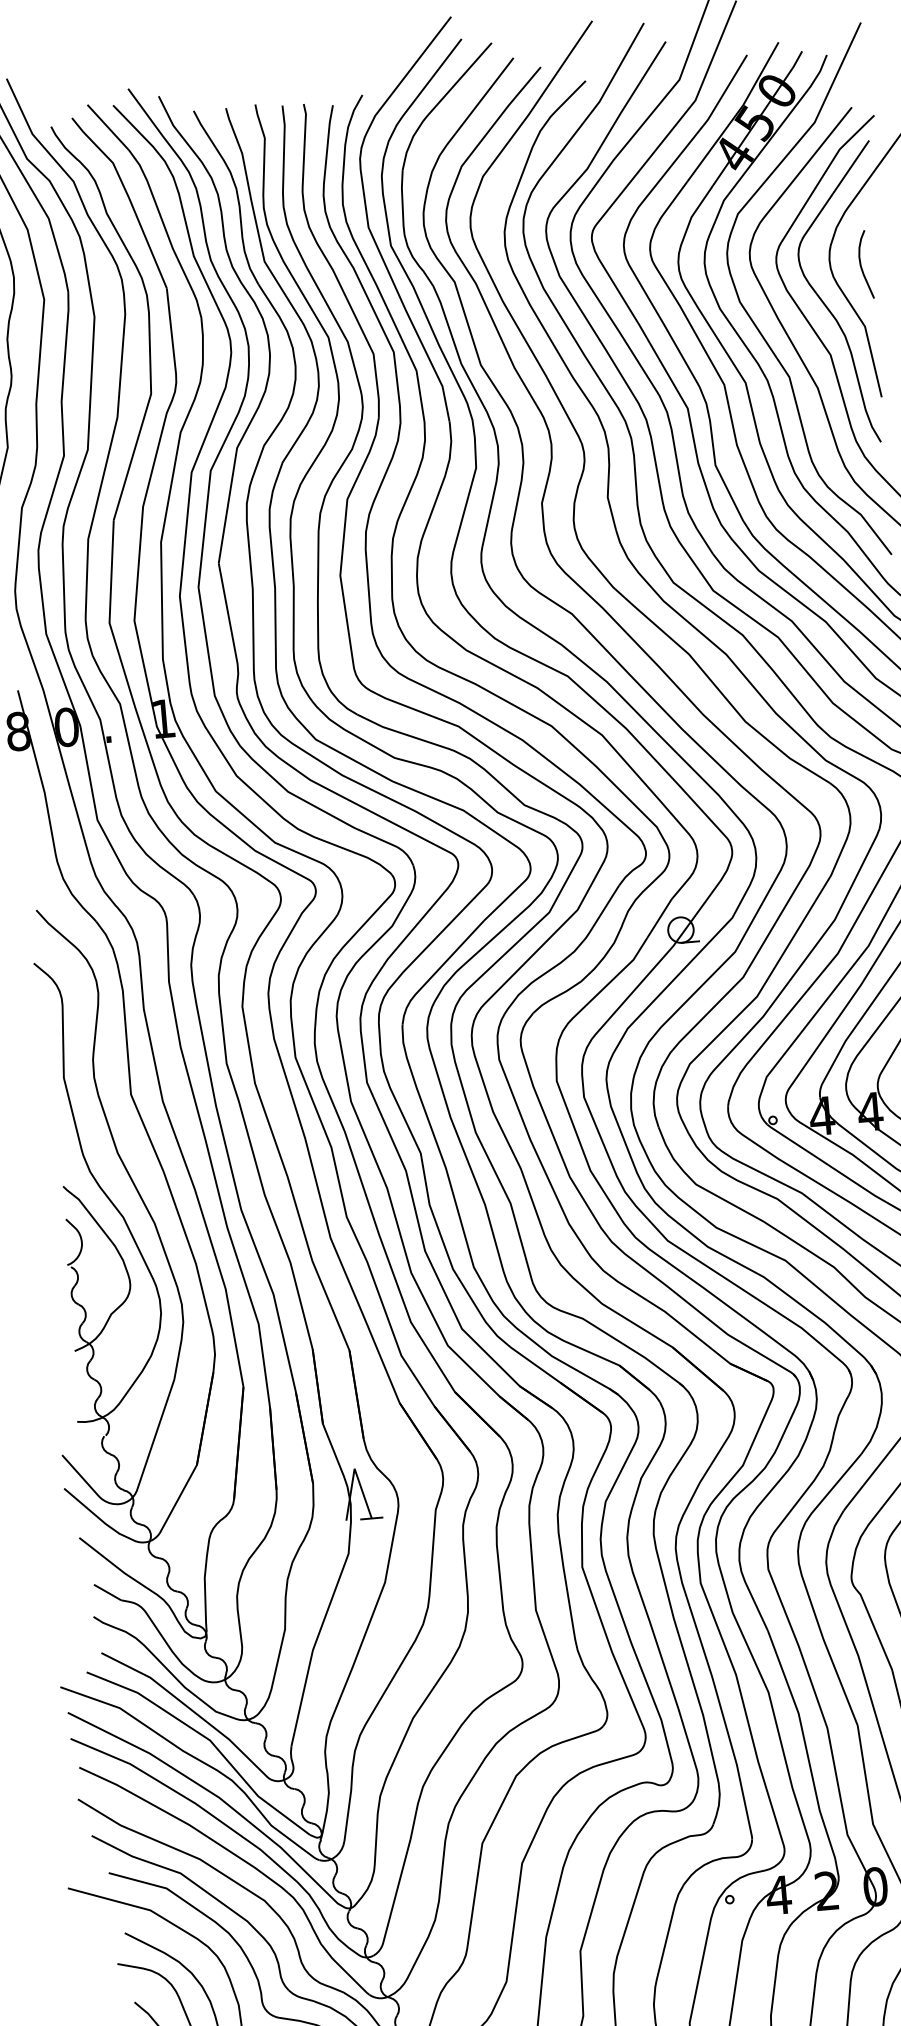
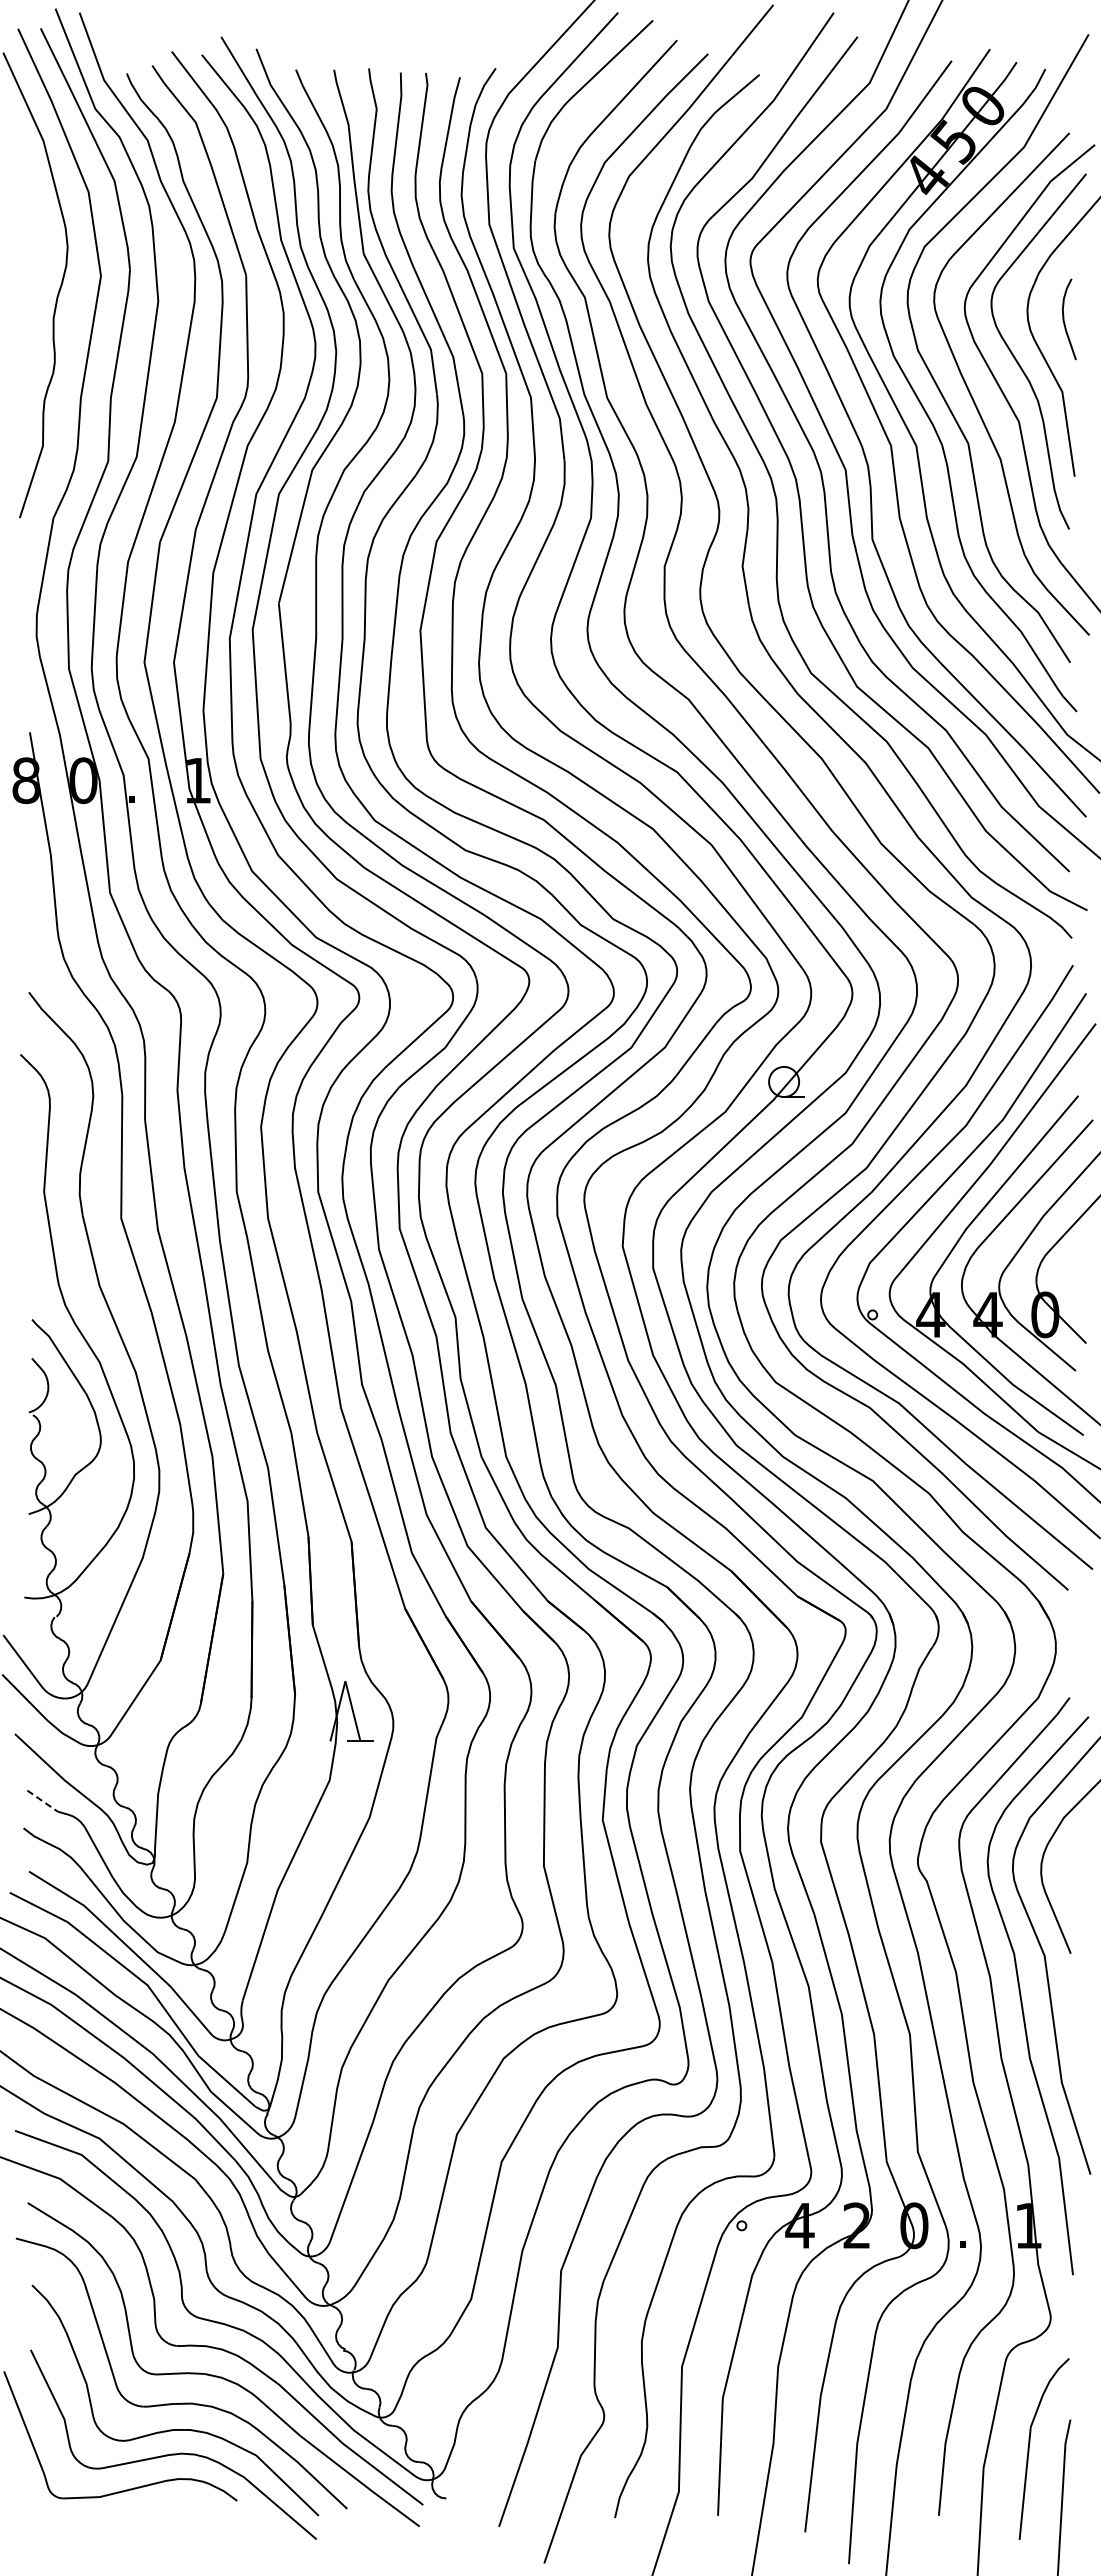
line: (107, 1592) -> (42, 1801), solid -> dashed

